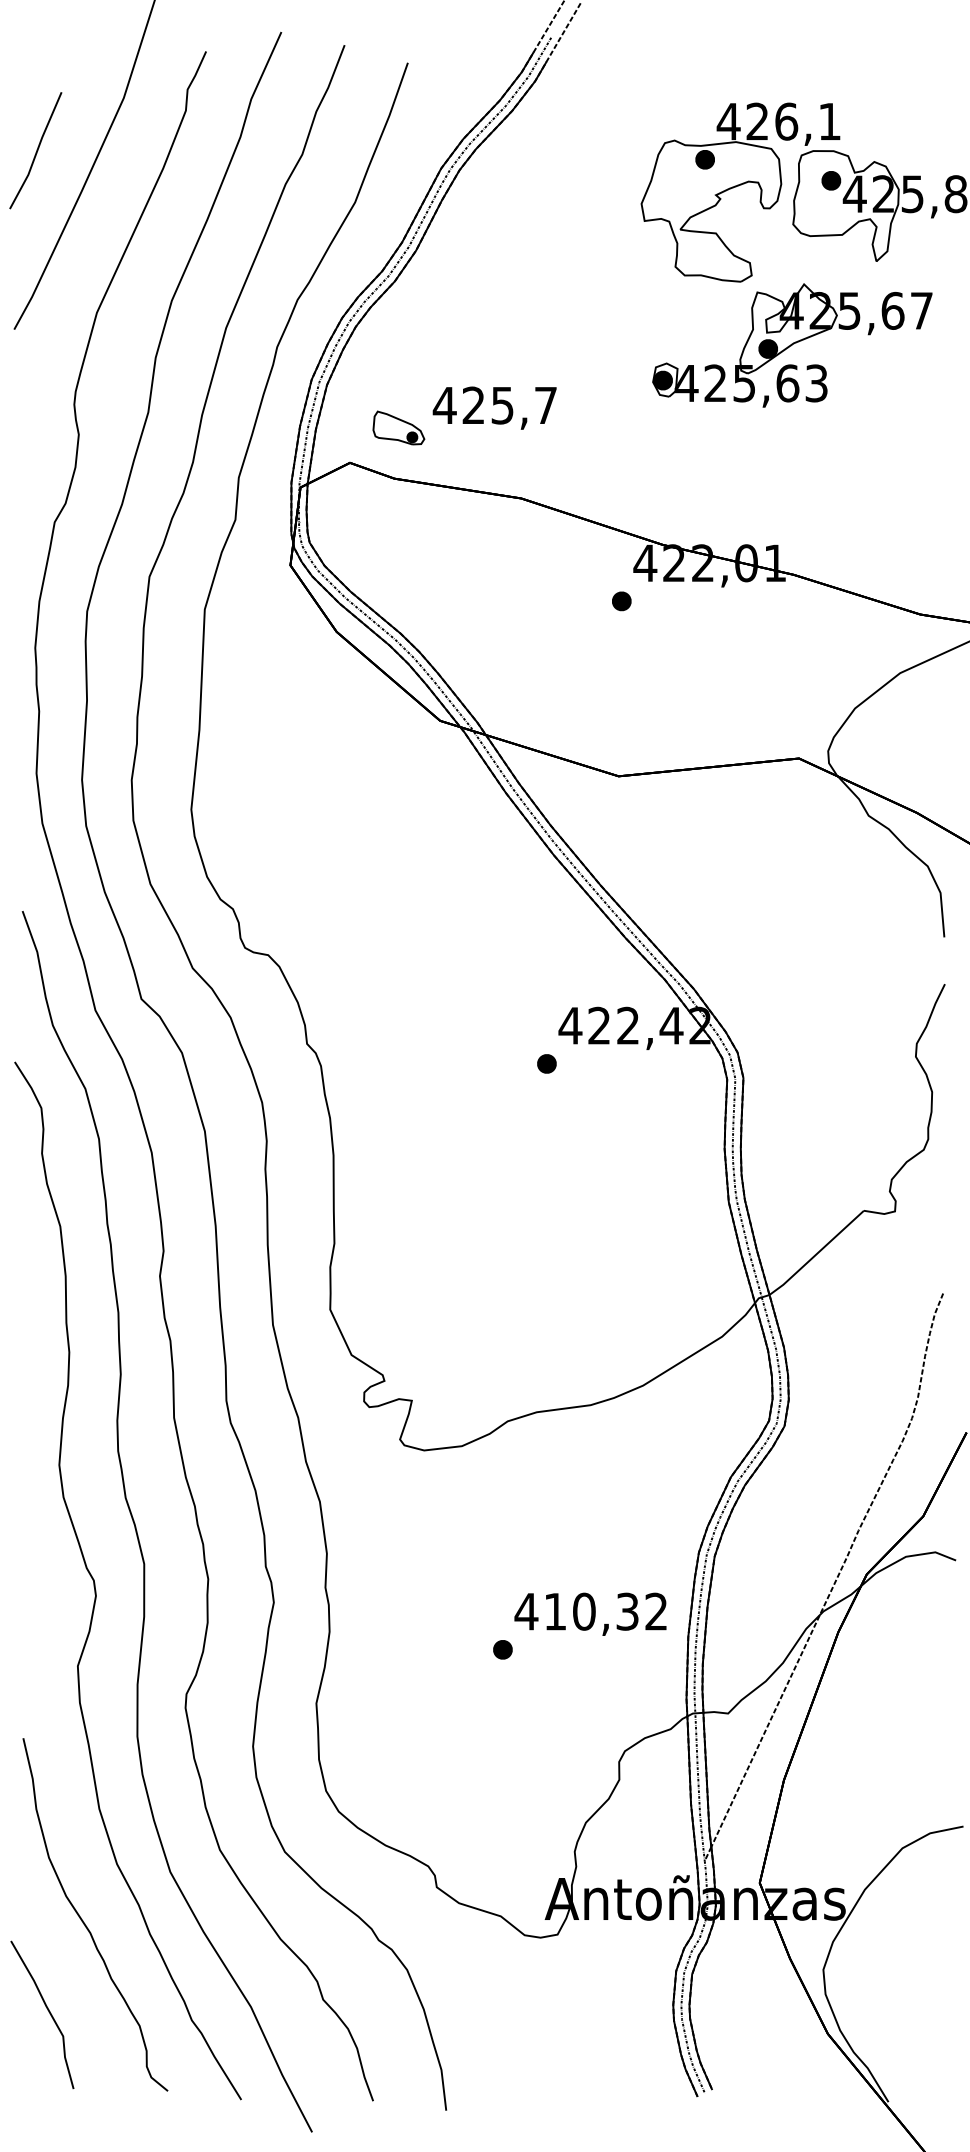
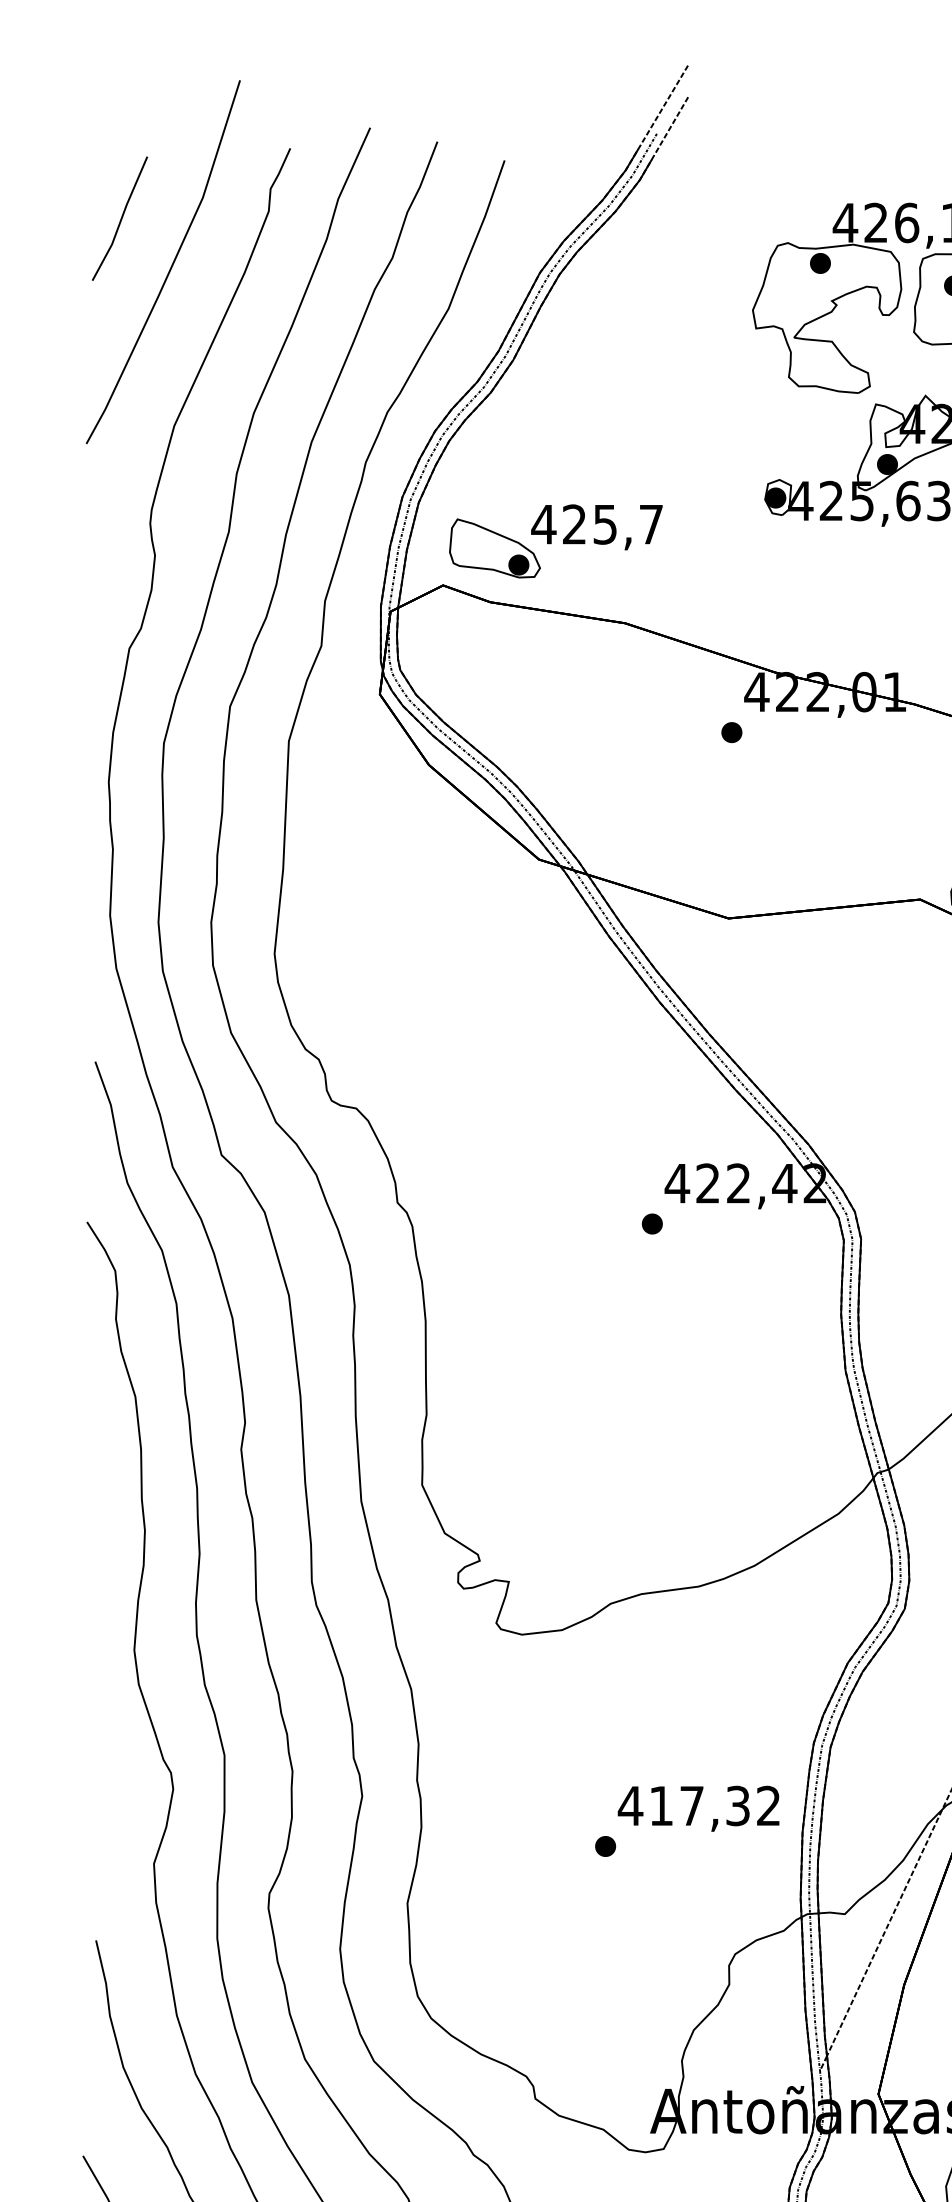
line: (36, 150) -> (120, 218), moved
part: (398, 427) -> (494, 547), size x1.67
text: (584, 1611) -> (692, 1805), 410,32 -> 417,32

